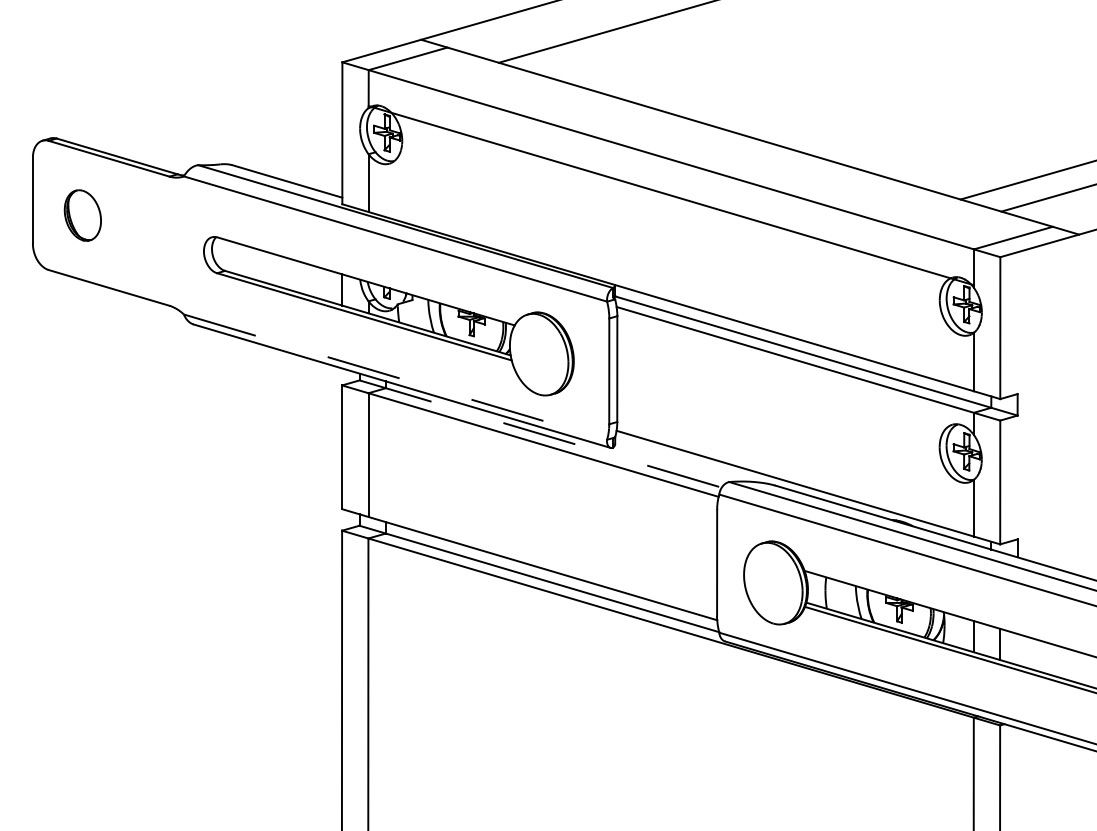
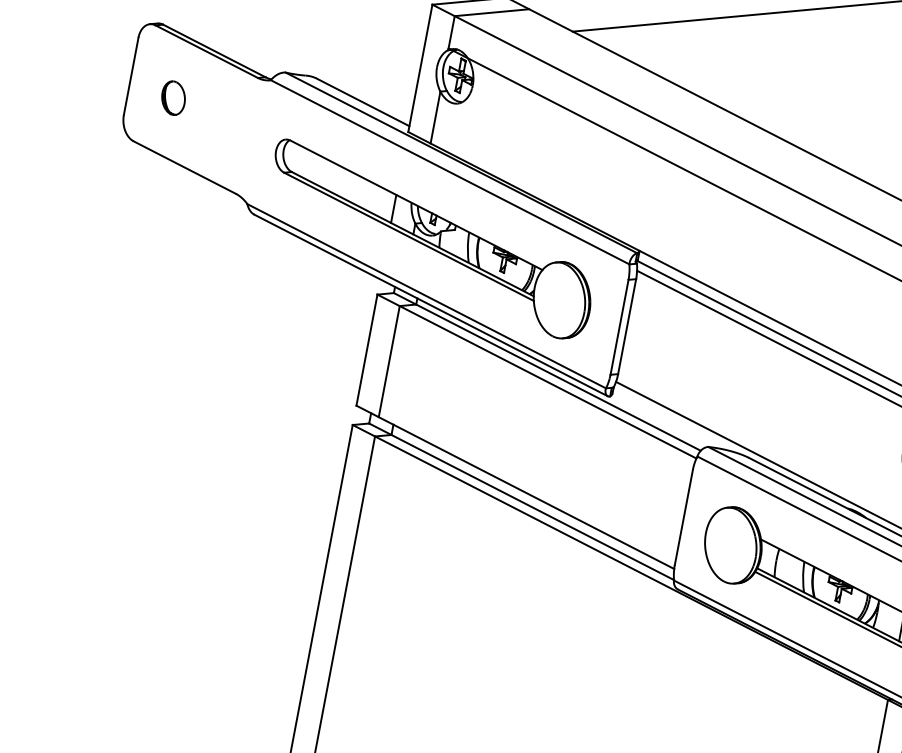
part: (82, 215) -> (173, 98), size x0.71
line: (395, 377) -> (426, 296), dashed -> solid
line: (540, 434) -> (547, 372), dashed -> solid

